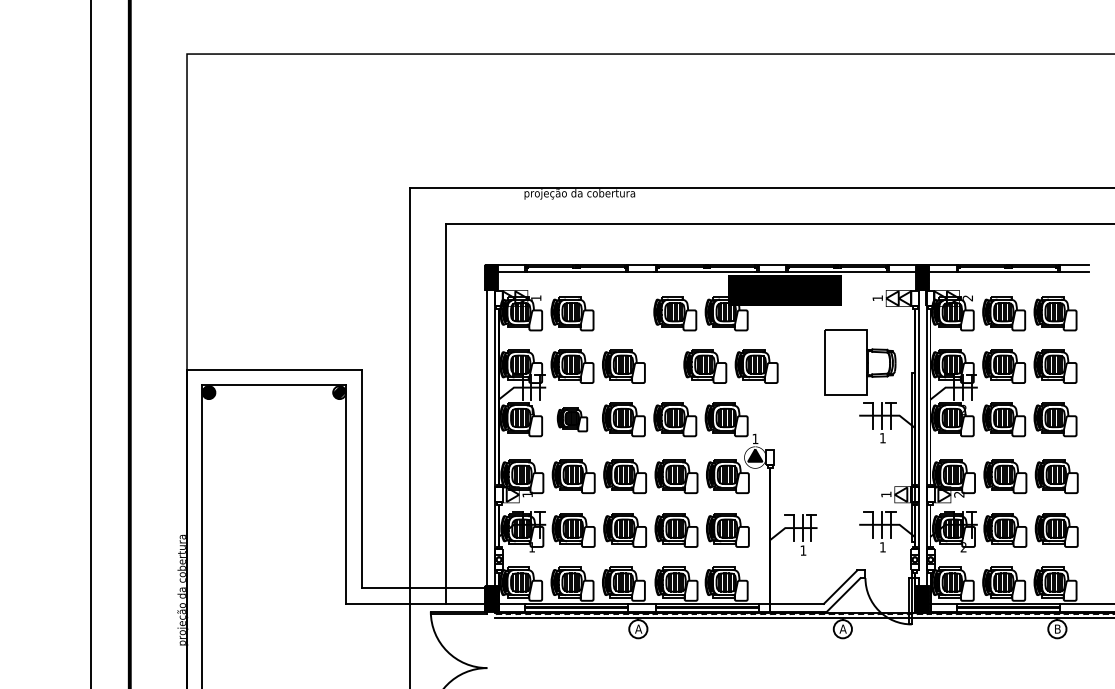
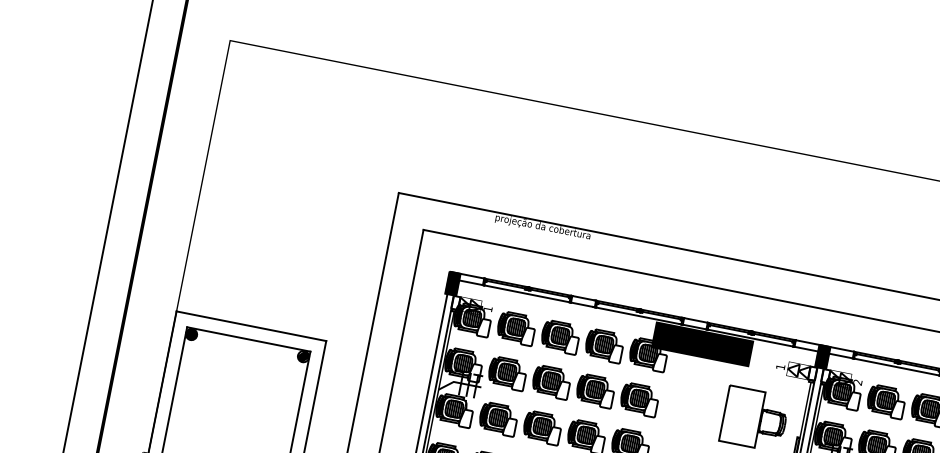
part: (623, 313) -> (560, 337), added
part: (730, 366) -> (617, 395), moved
part: (572, 419) -> (498, 419), size x1.43

